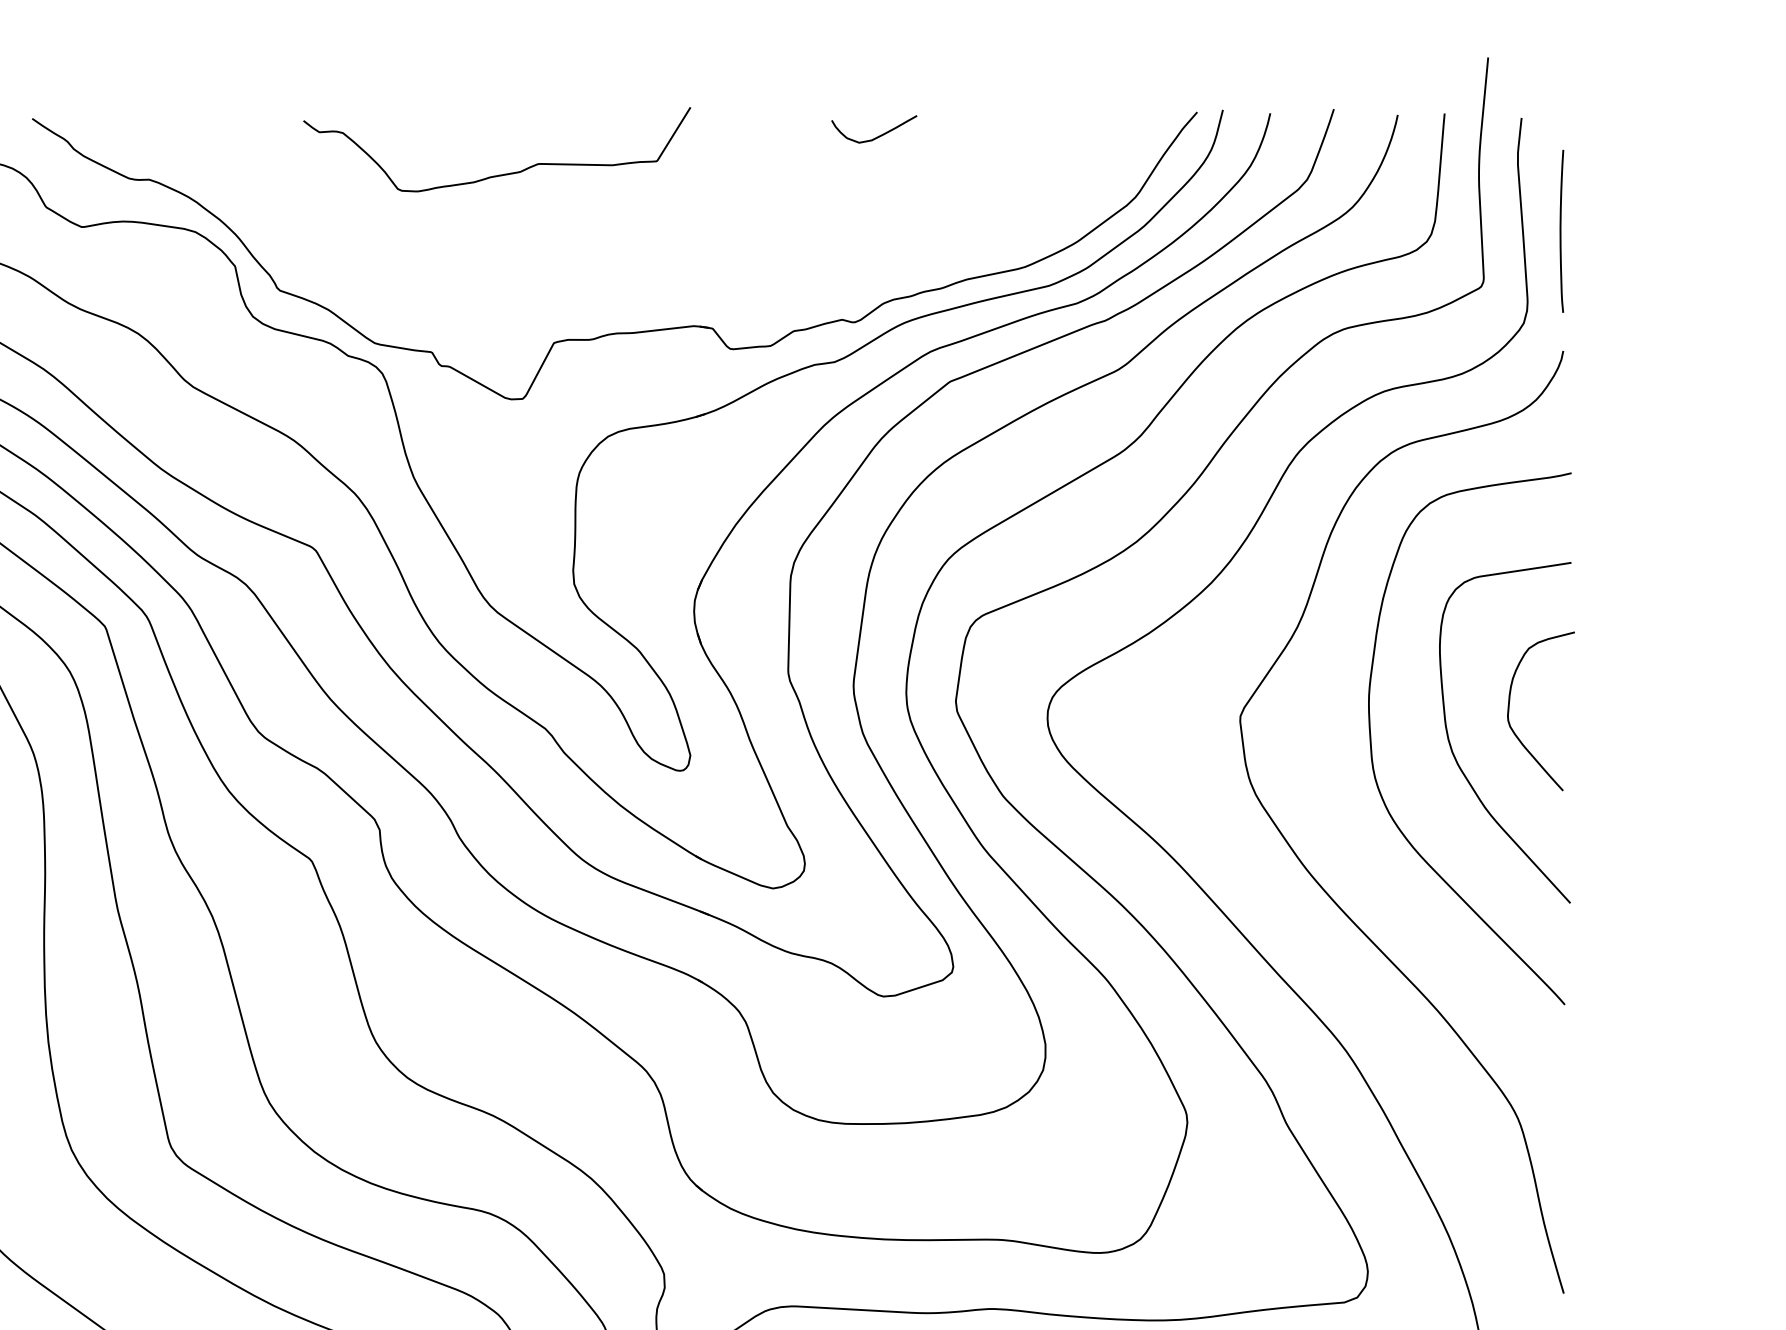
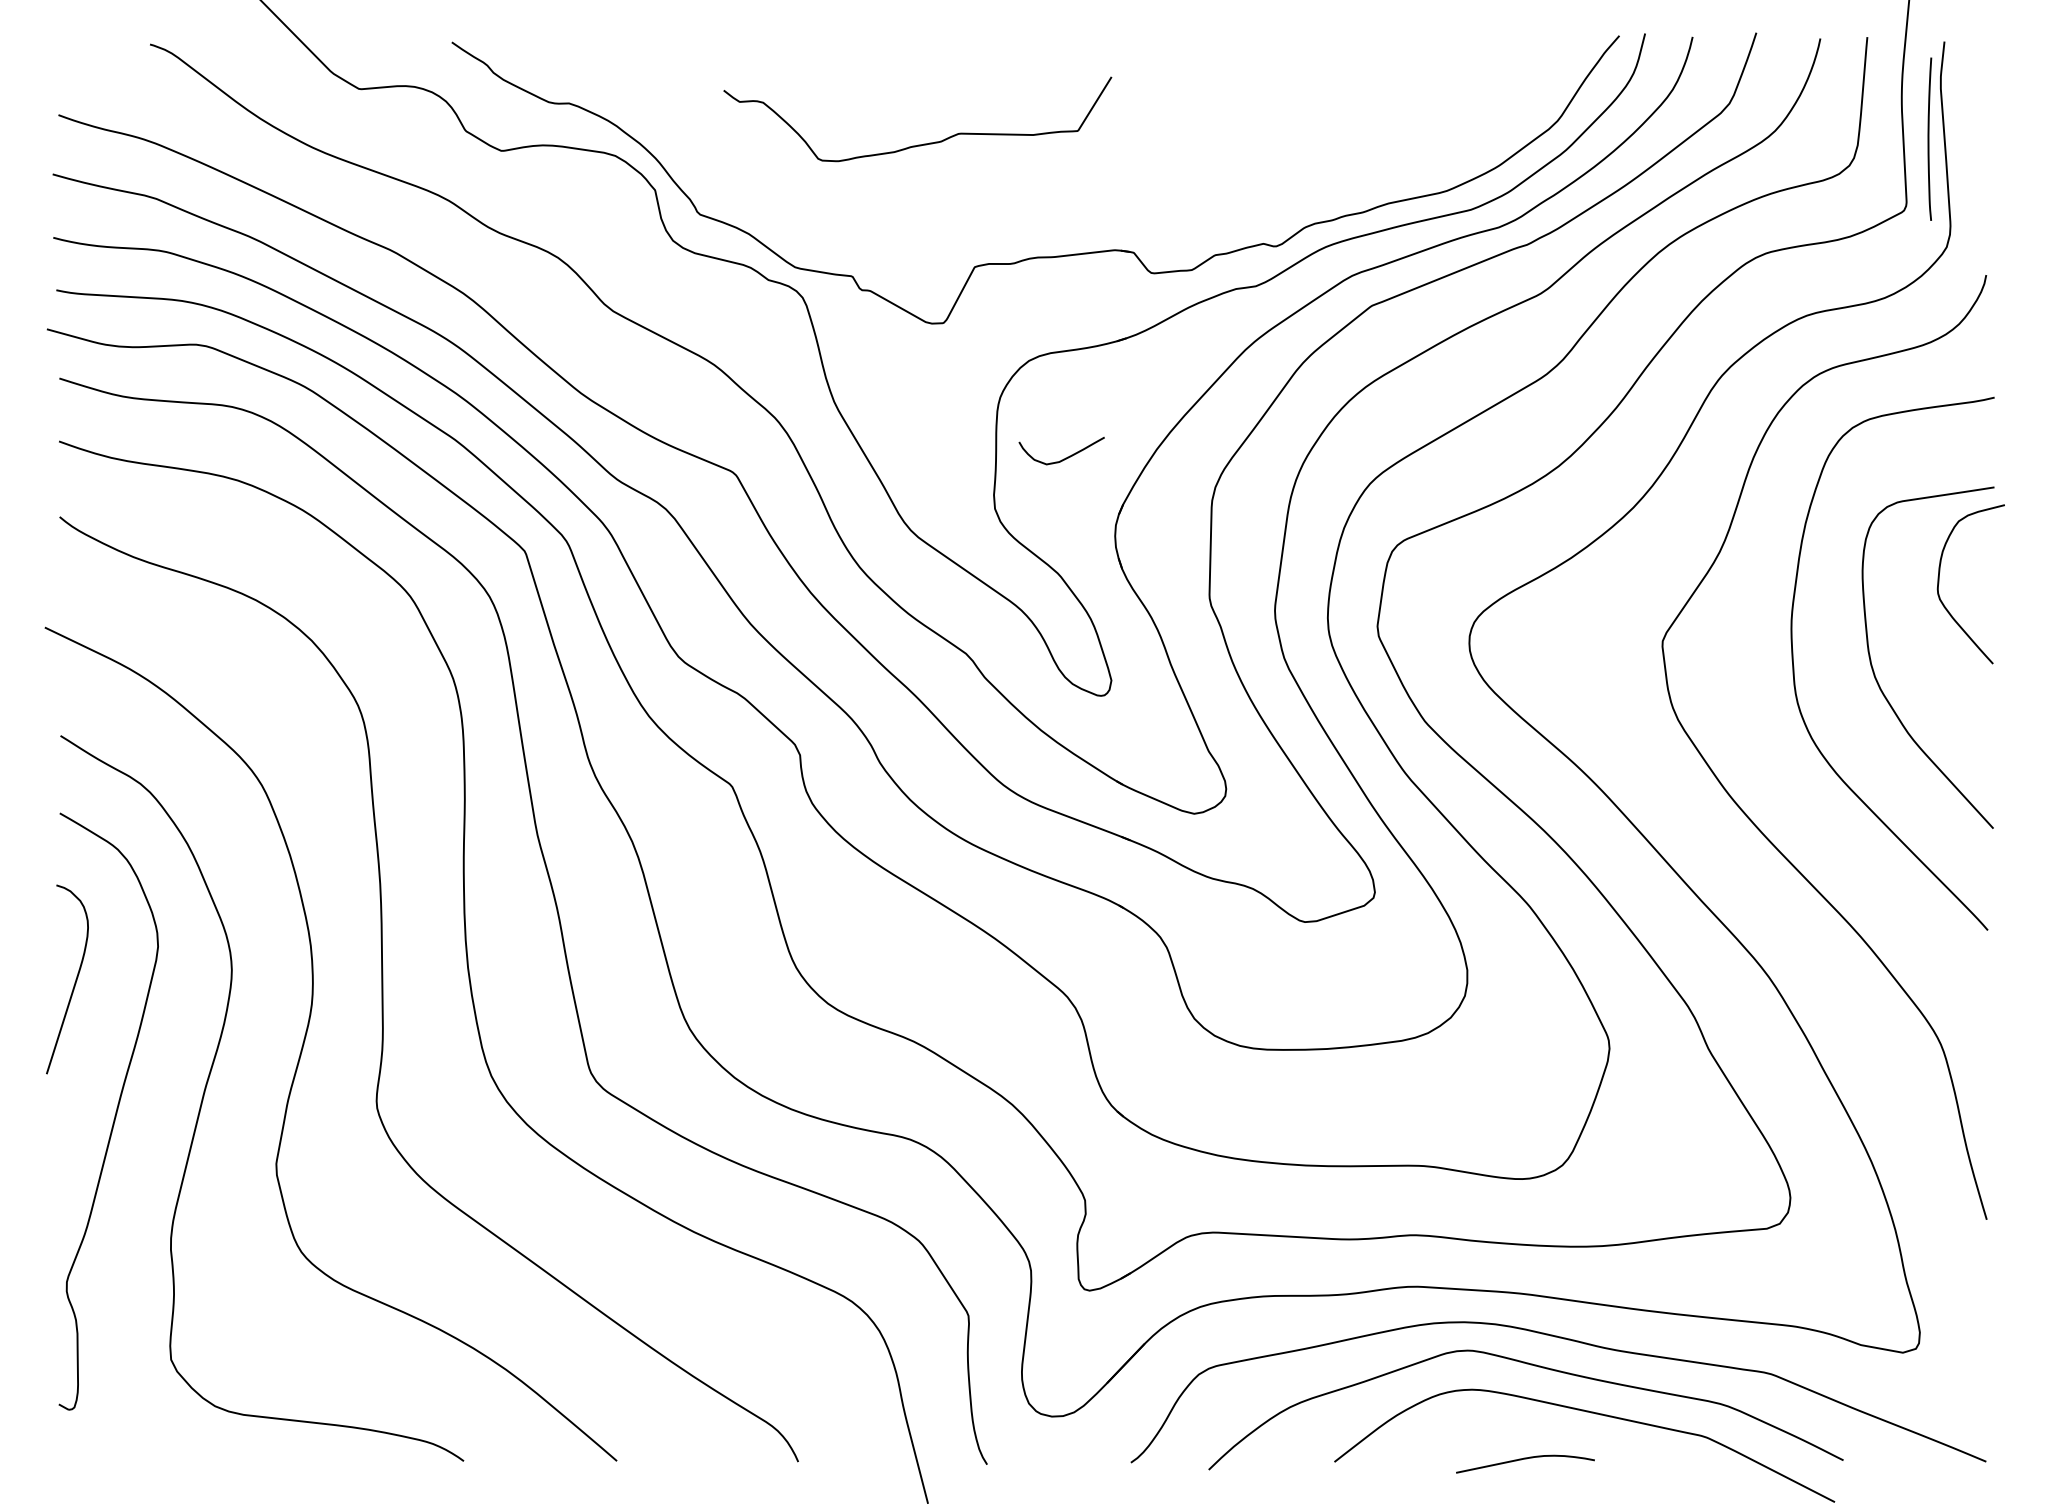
curve: (878, 135) -> (1065, 457), moved
curve: (502, 173) -> (923, 143), moved
curve: (1561, 230) -> (1929, 138), moved
curve: (1509, 710) -> (1939, 583), moved

